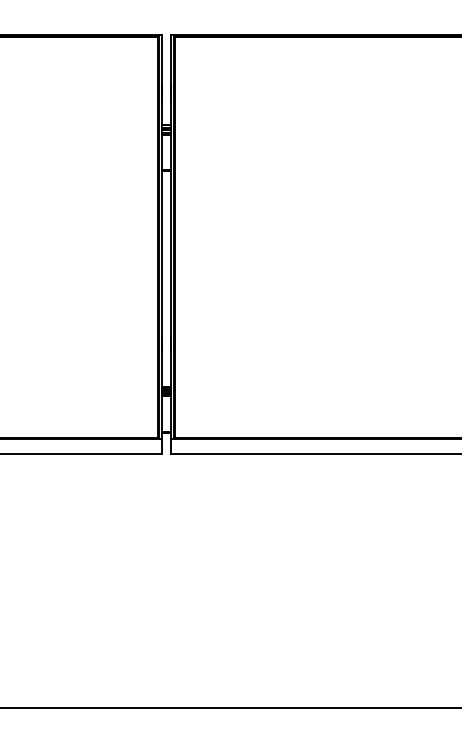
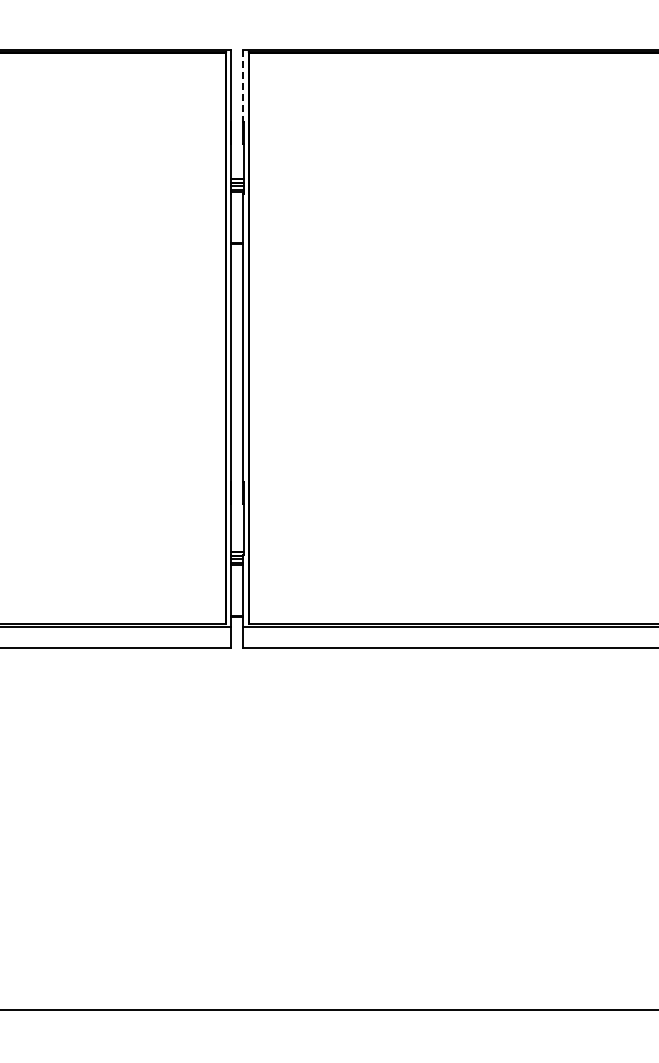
line: (170, 60) -> (243, 86), solid -> dashed

